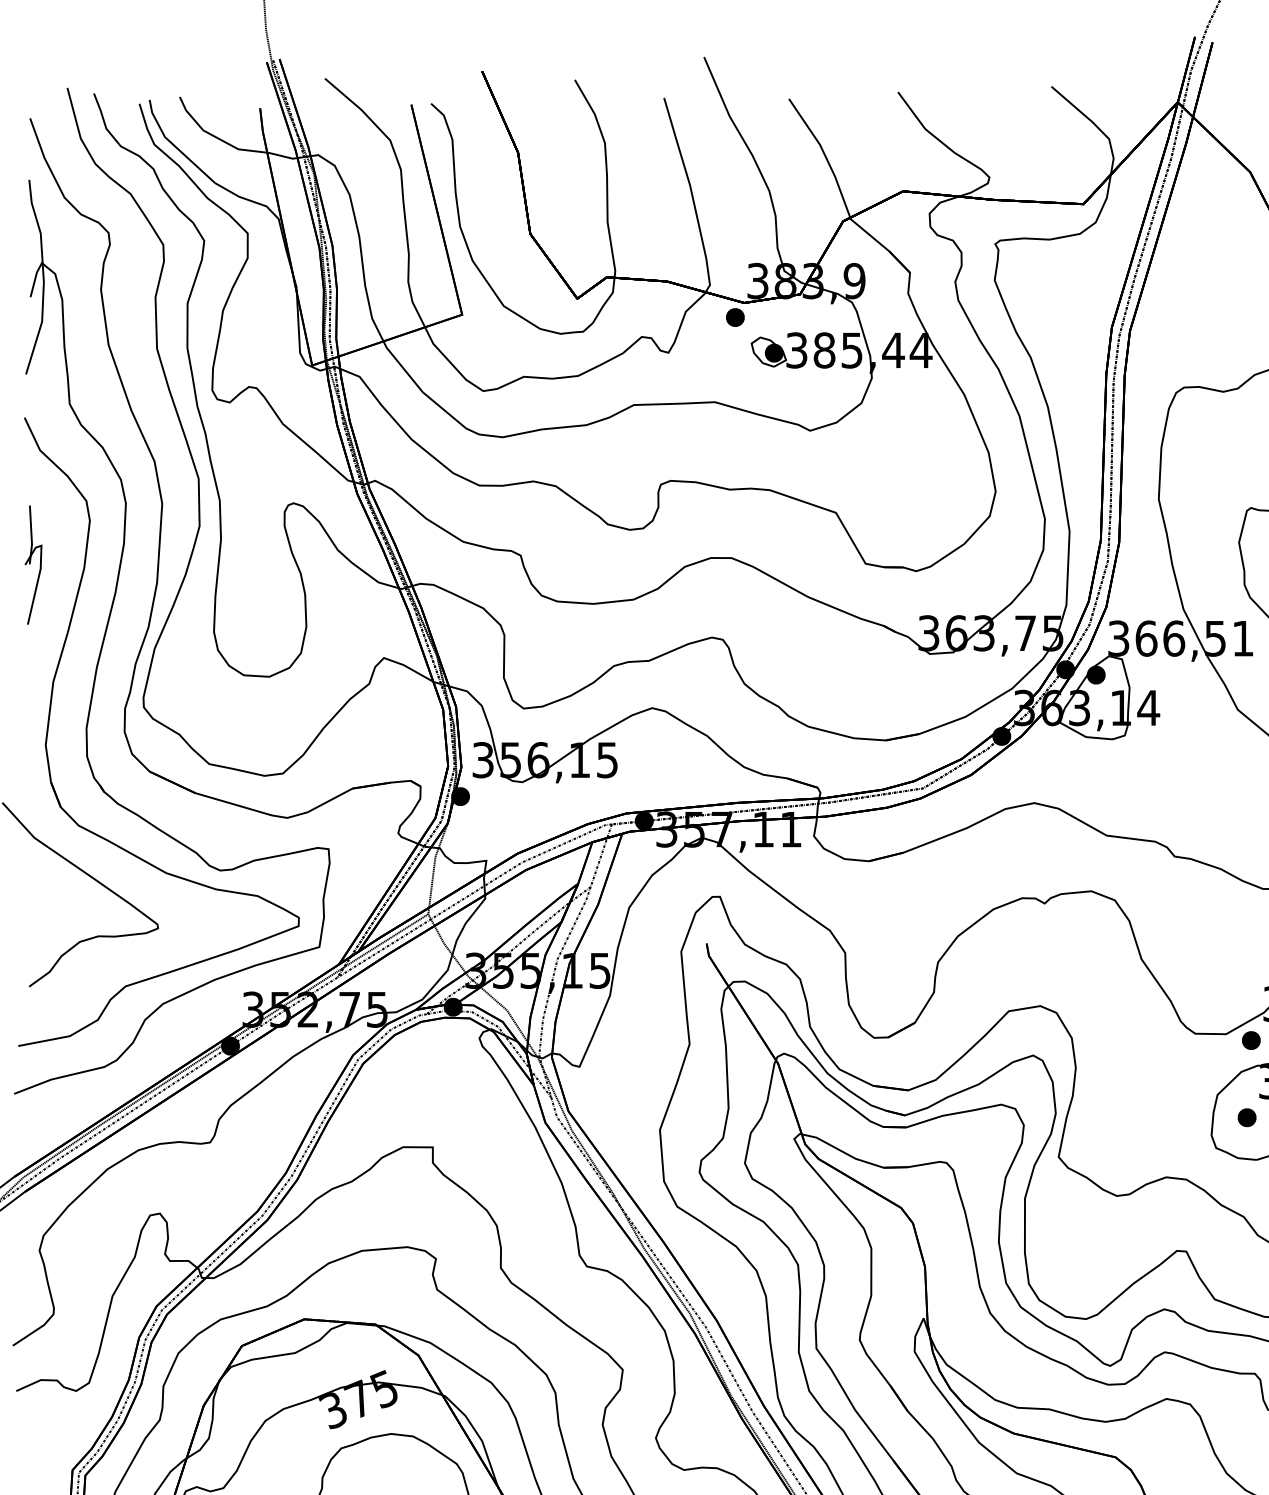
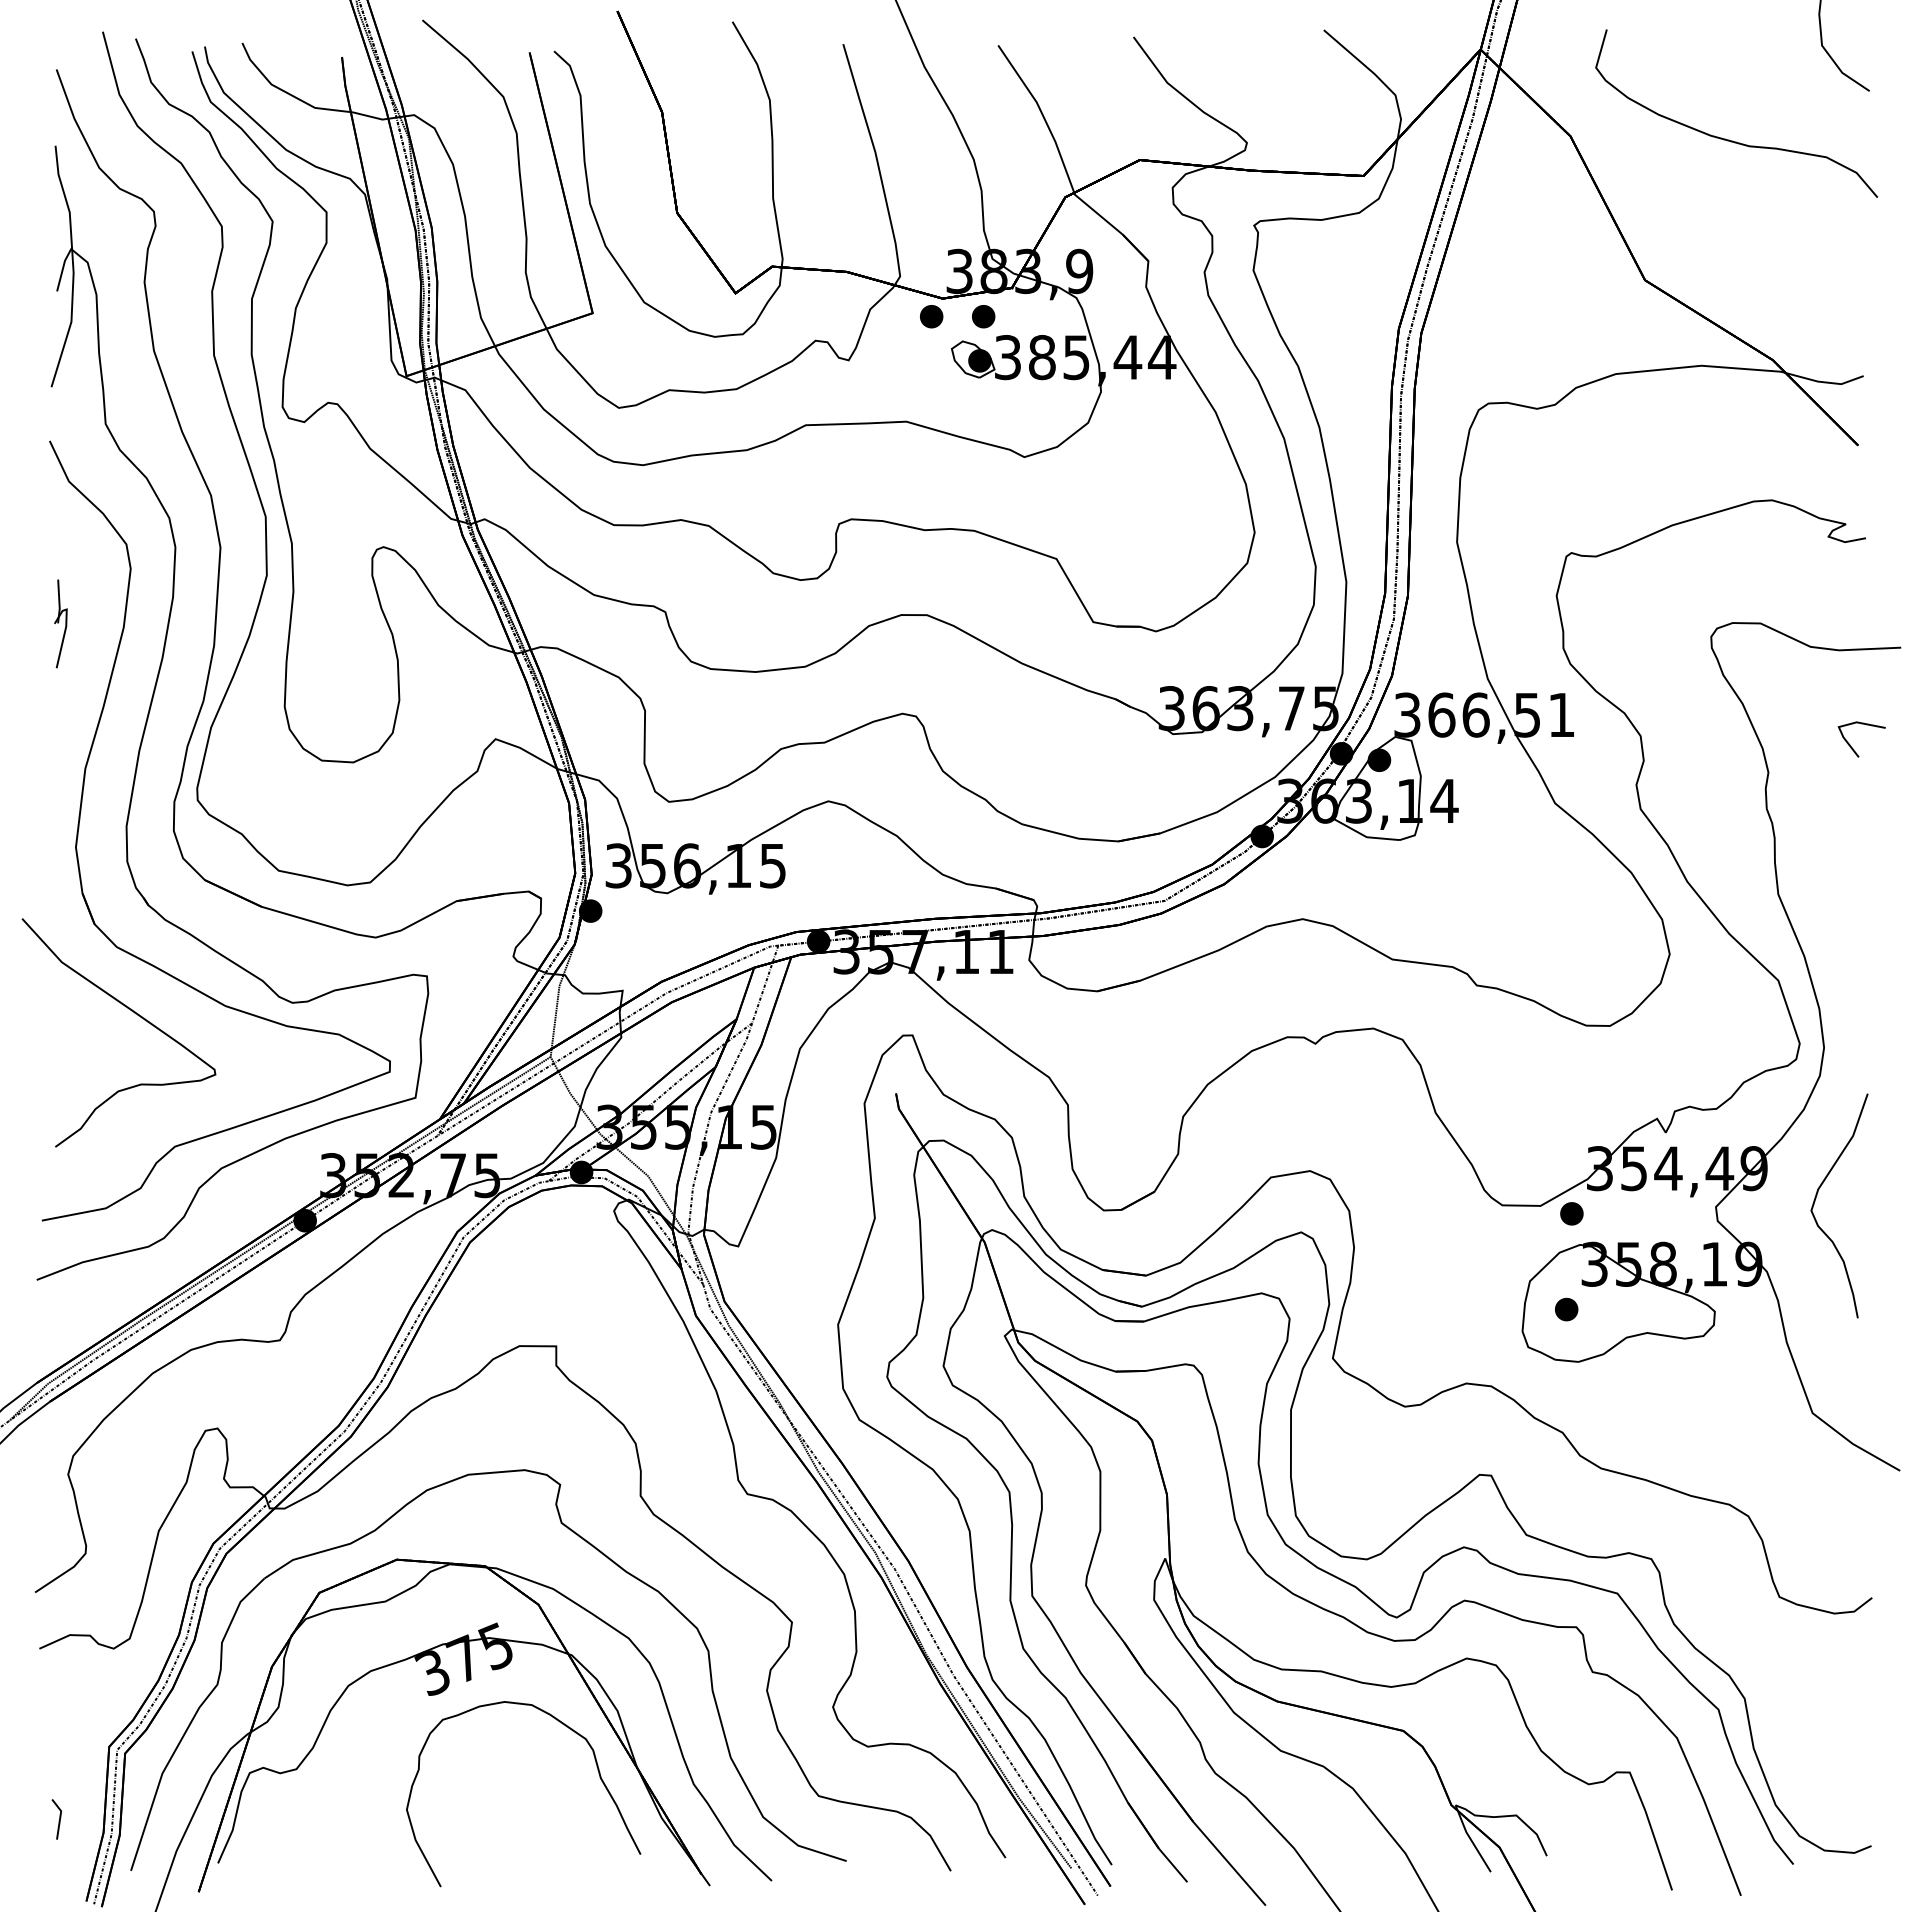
part: (777, 317) -> (983, 316), added
part: (33, 564) -> (60, 623), size x0.6

